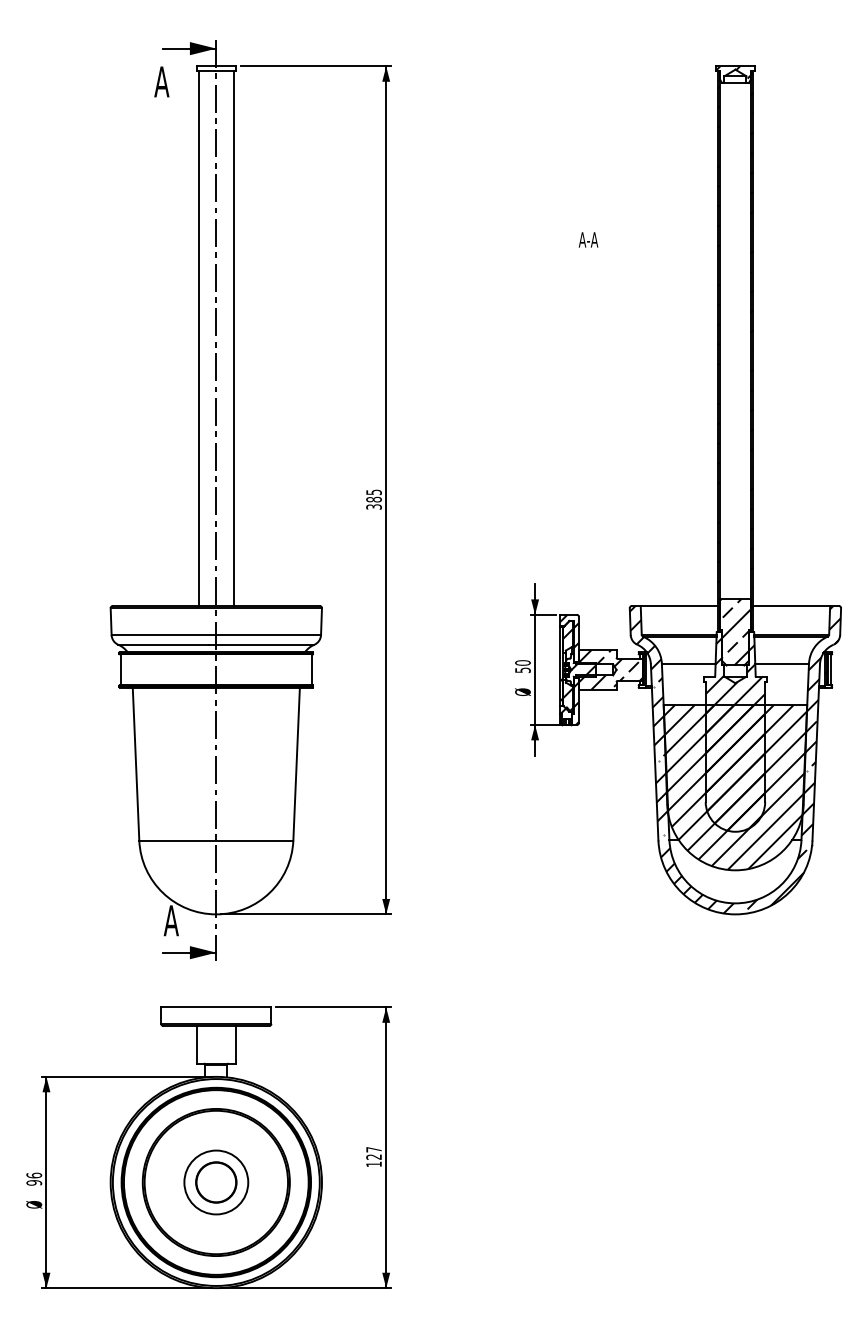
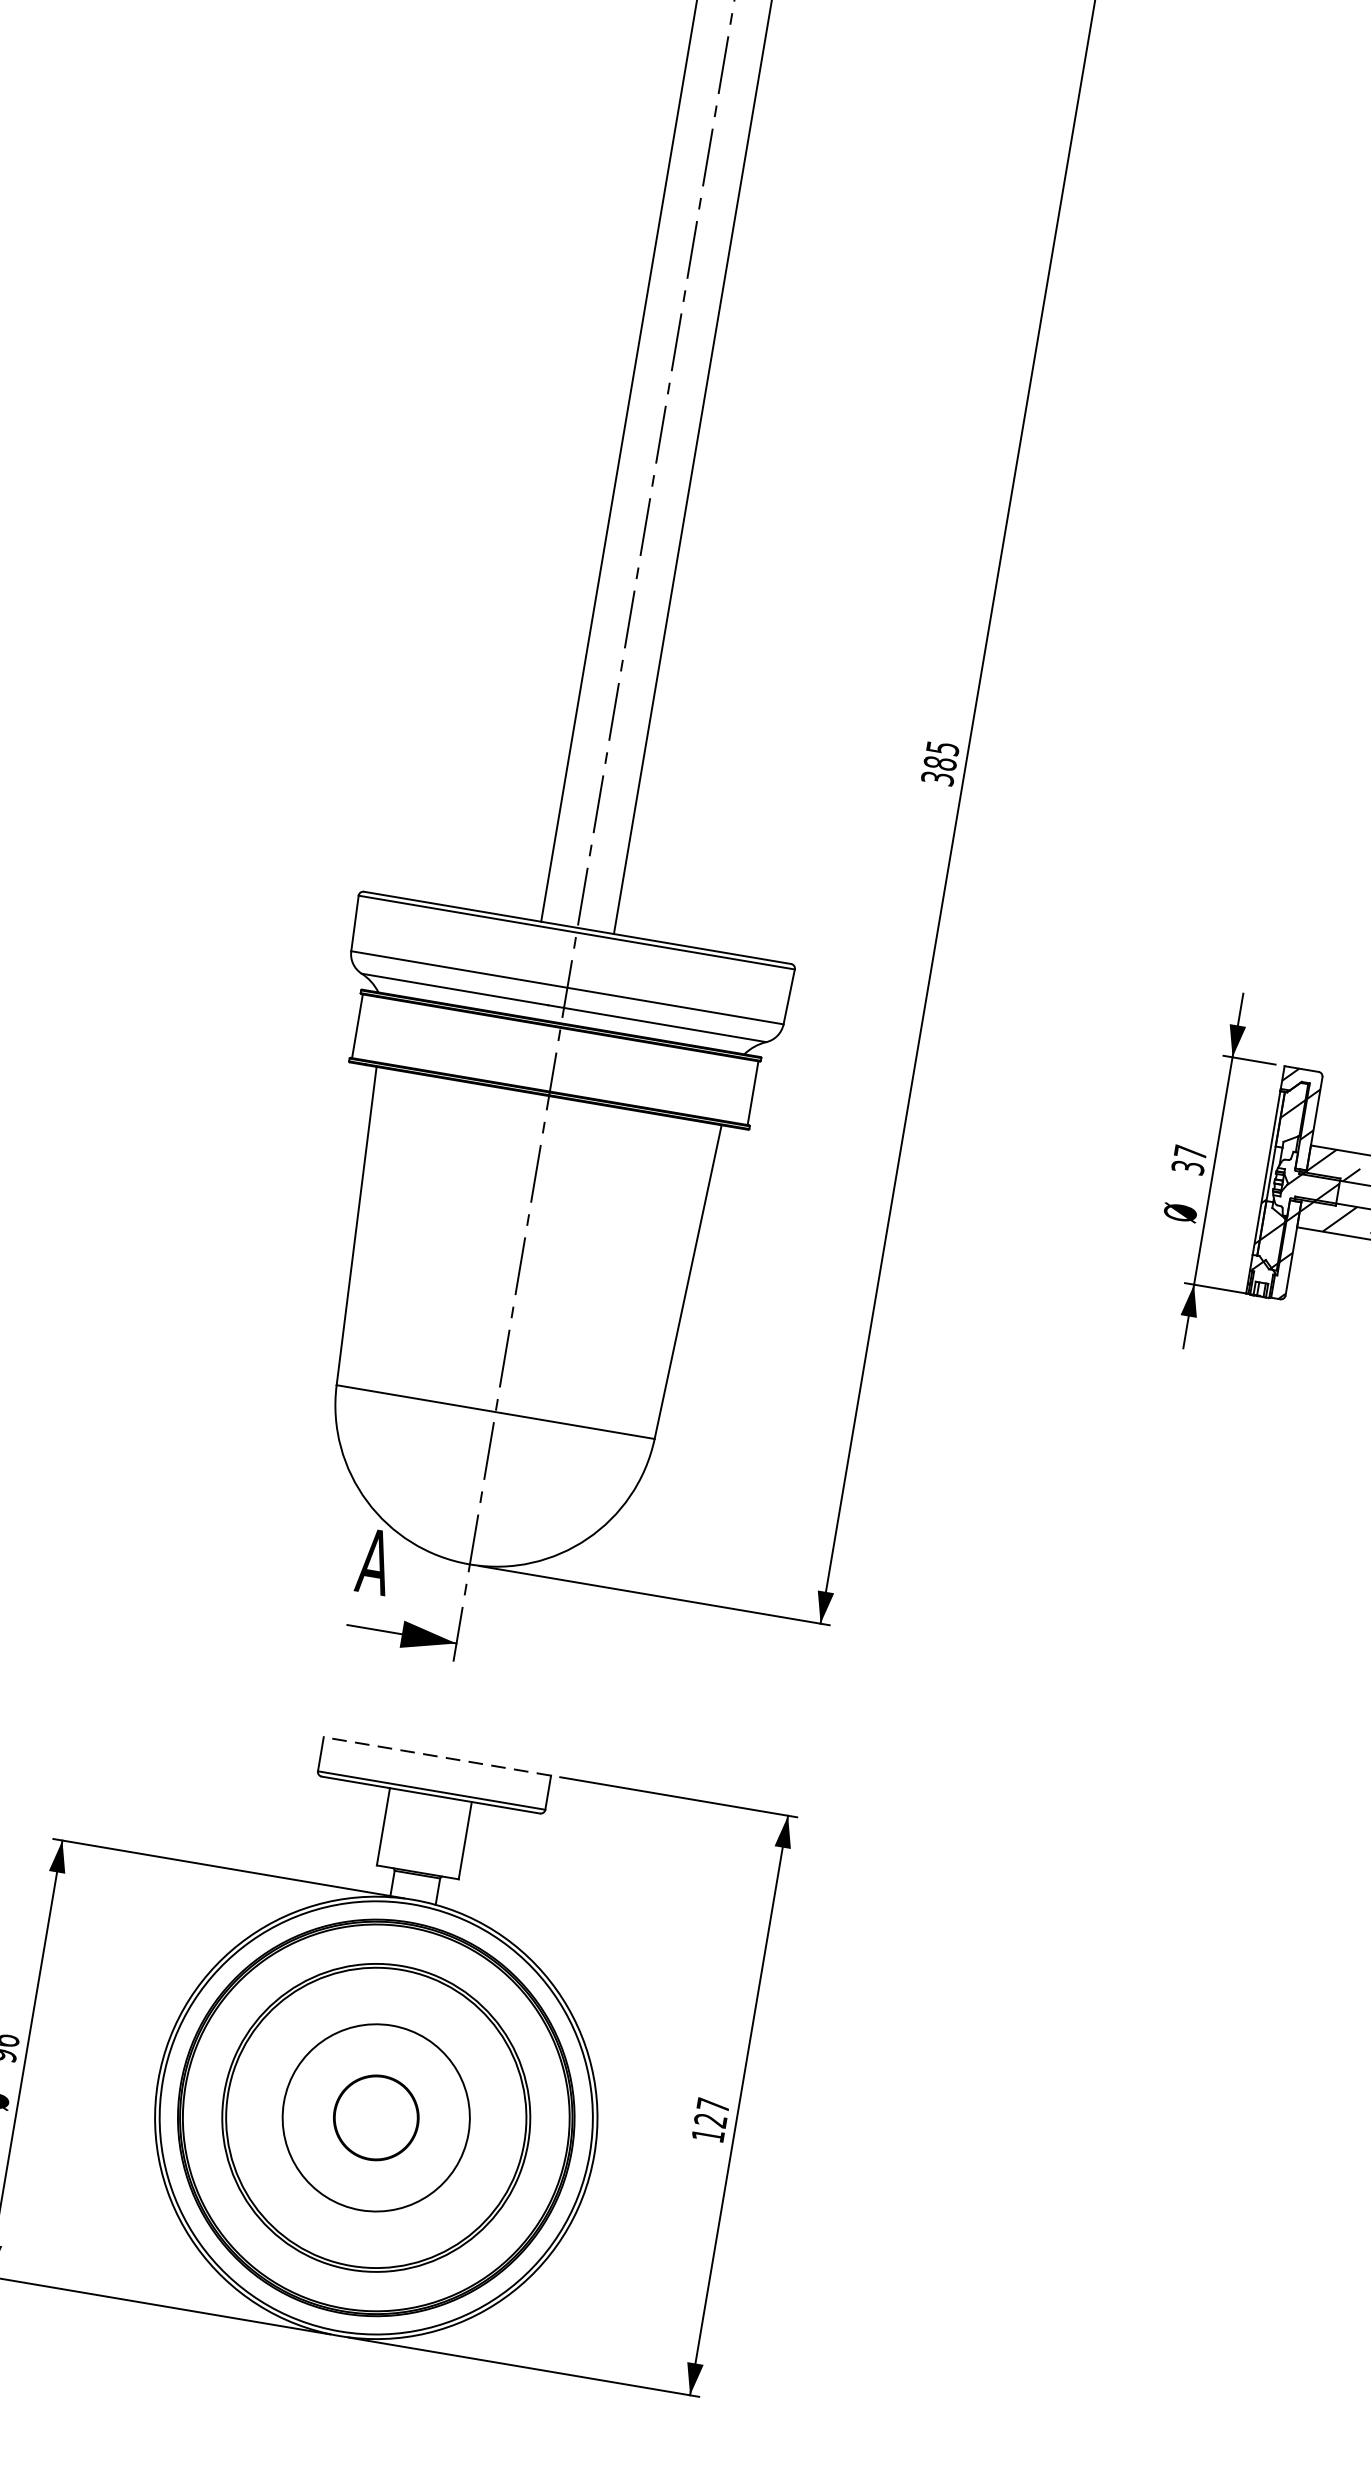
text: (522, 666) -> (1188, 1159), 50 -> 37
line: (215, 1007) -> (435, 1756), solid -> dashed
circle: (216, 1182) -> (376, 2117), size x1.4

